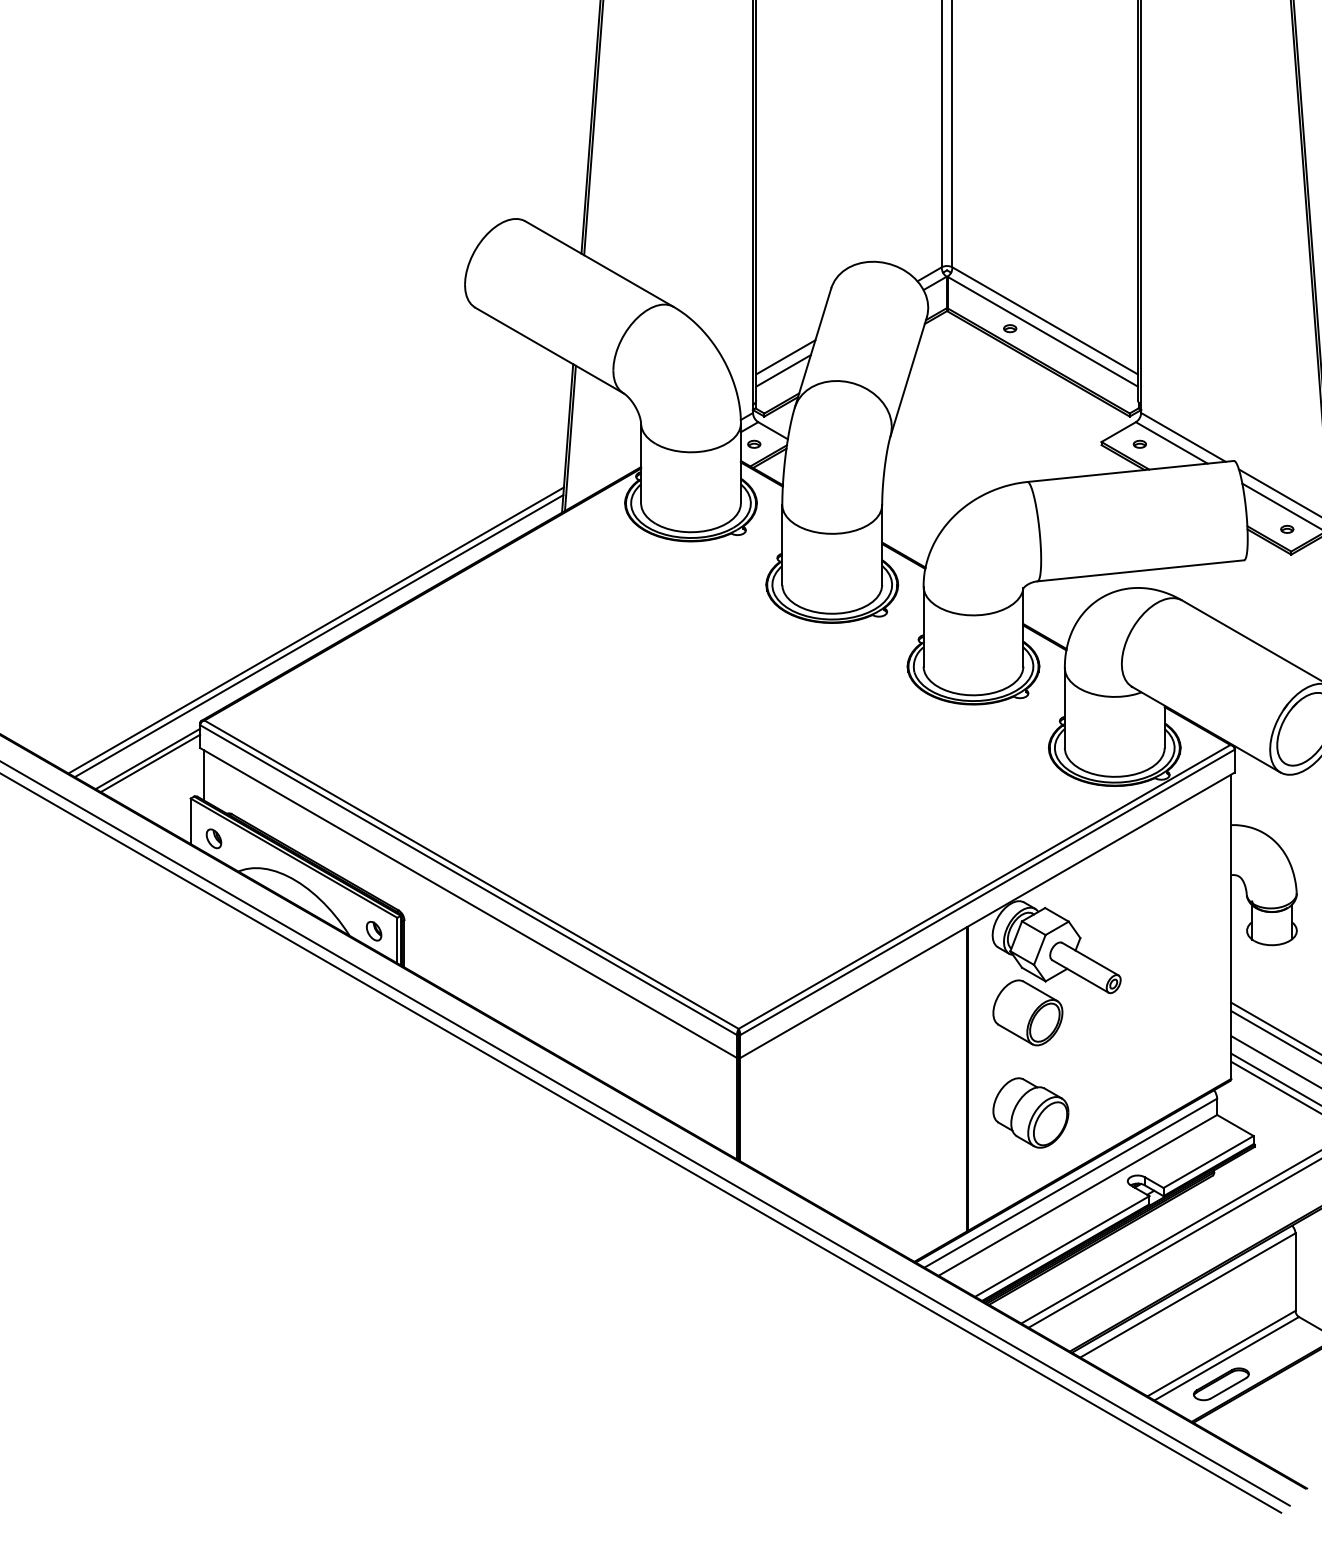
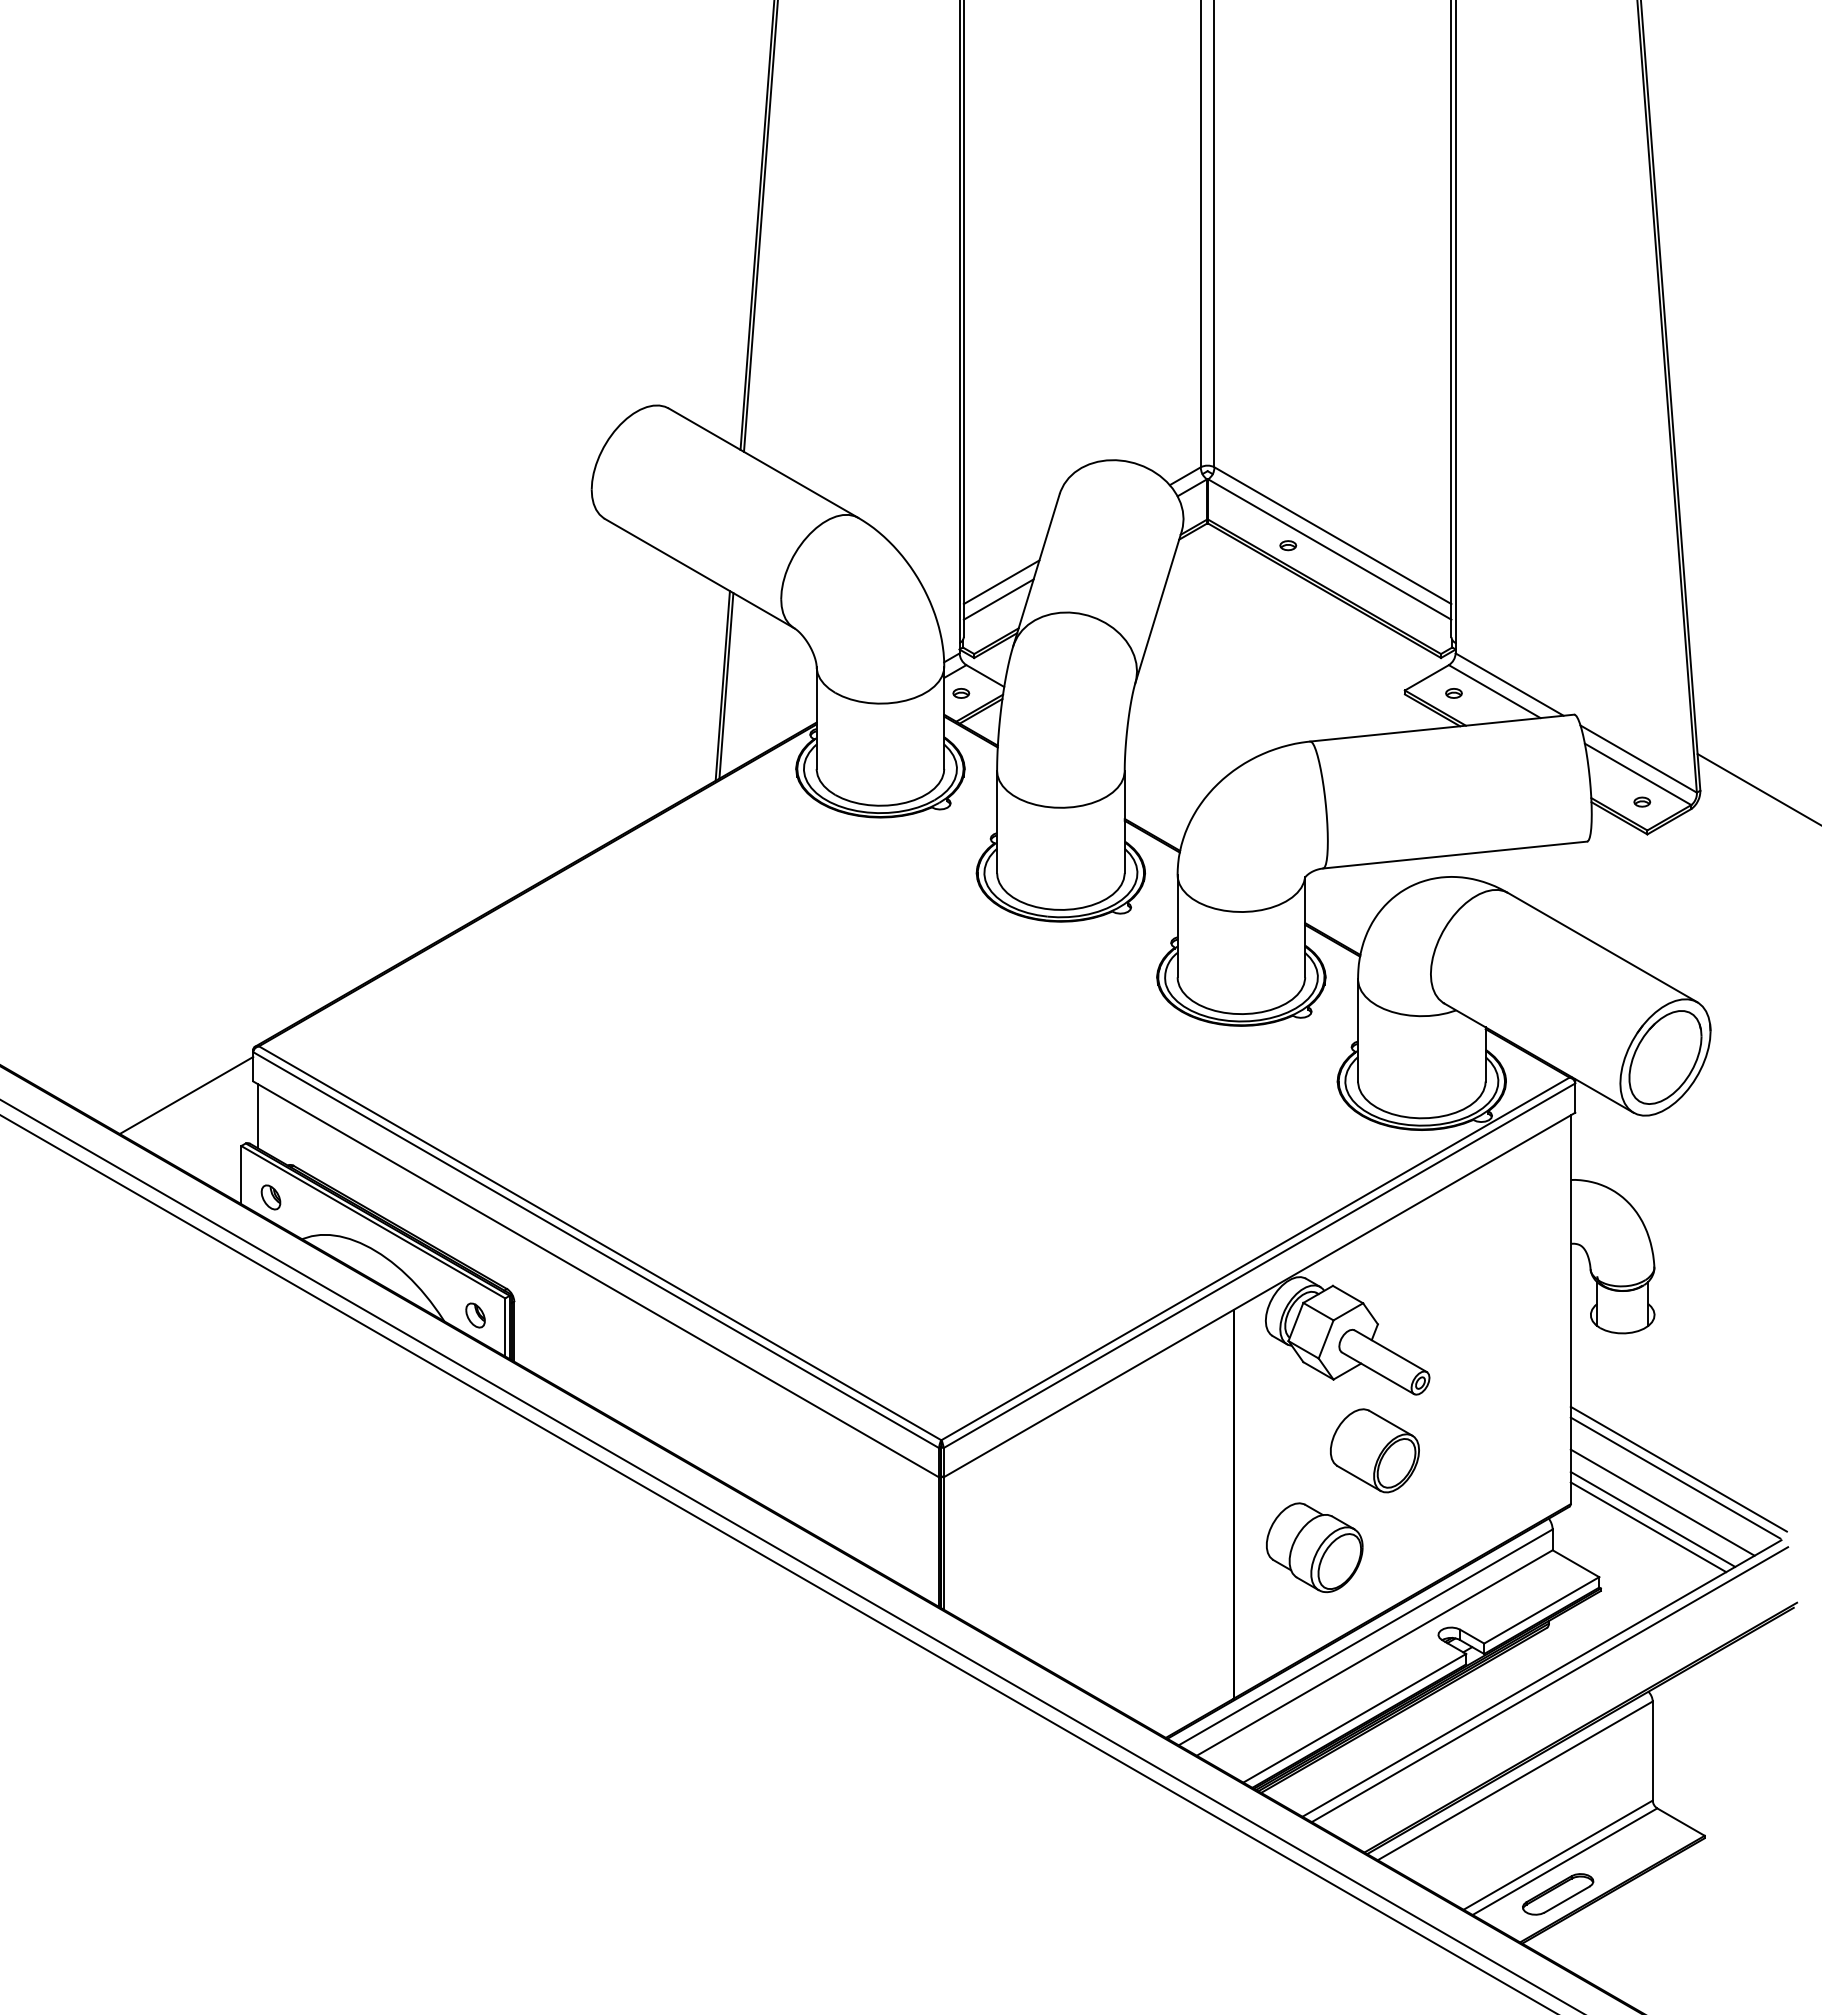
line: (316, 629) -> (401, 930), removed
line: (319, 636) -> (405, 938), removed
line: (150, 762) -> (189, 1100), removed
part: (1027, 1012) -> (1374, 1450), moved

